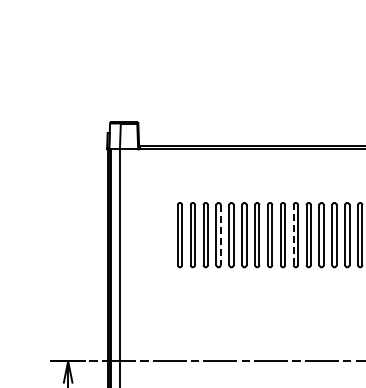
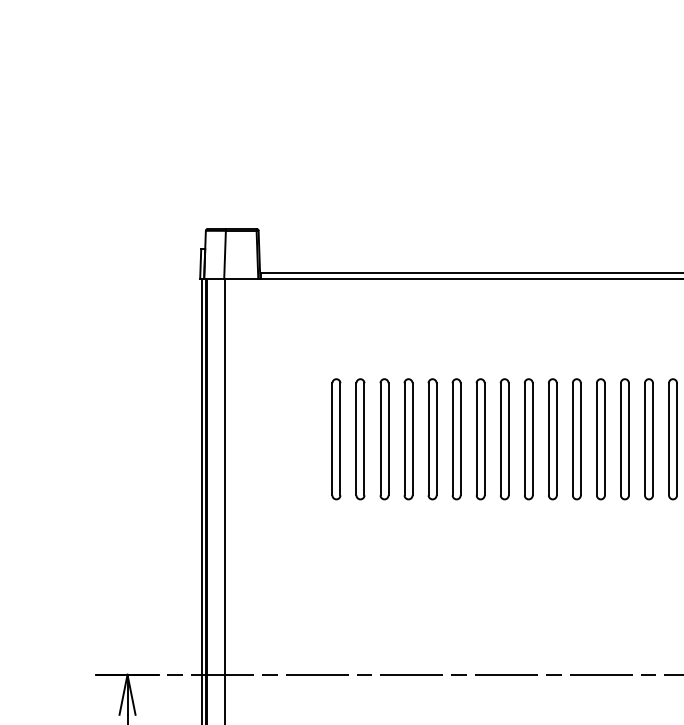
line: (293, 234) -> (548, 438), dashed -> solid
line: (220, 235) -> (412, 440), dashed -> solid

